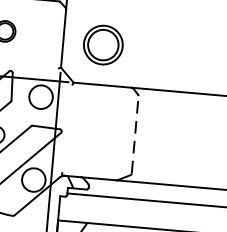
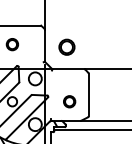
circle: (102, 43) -> (66, 46), size x0.71
line: (134, 133) -> (88, 94), dashed -> solid
part: (99, 143) -> (69, 101), added

